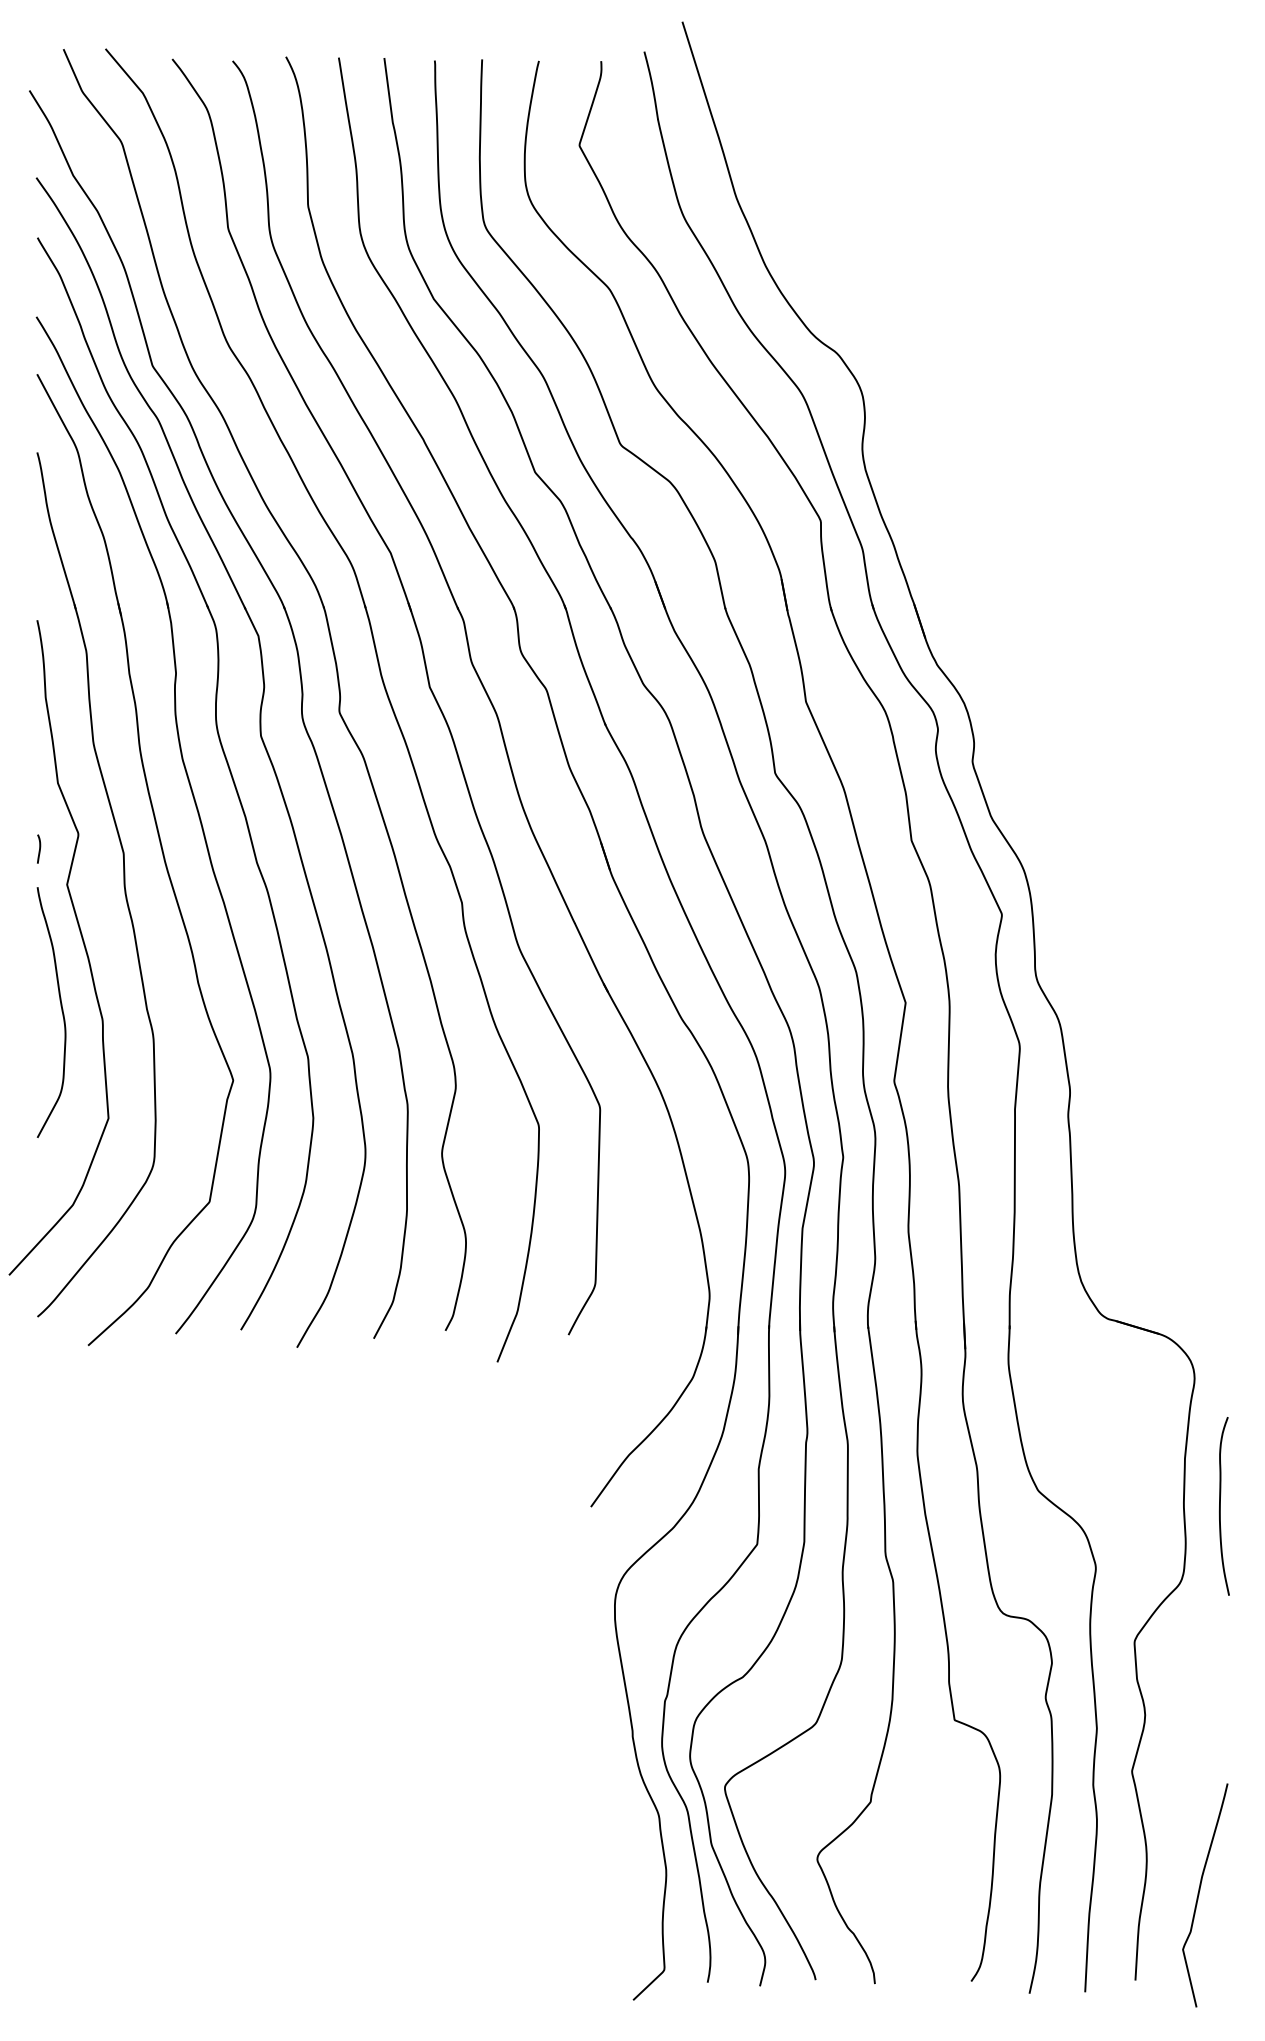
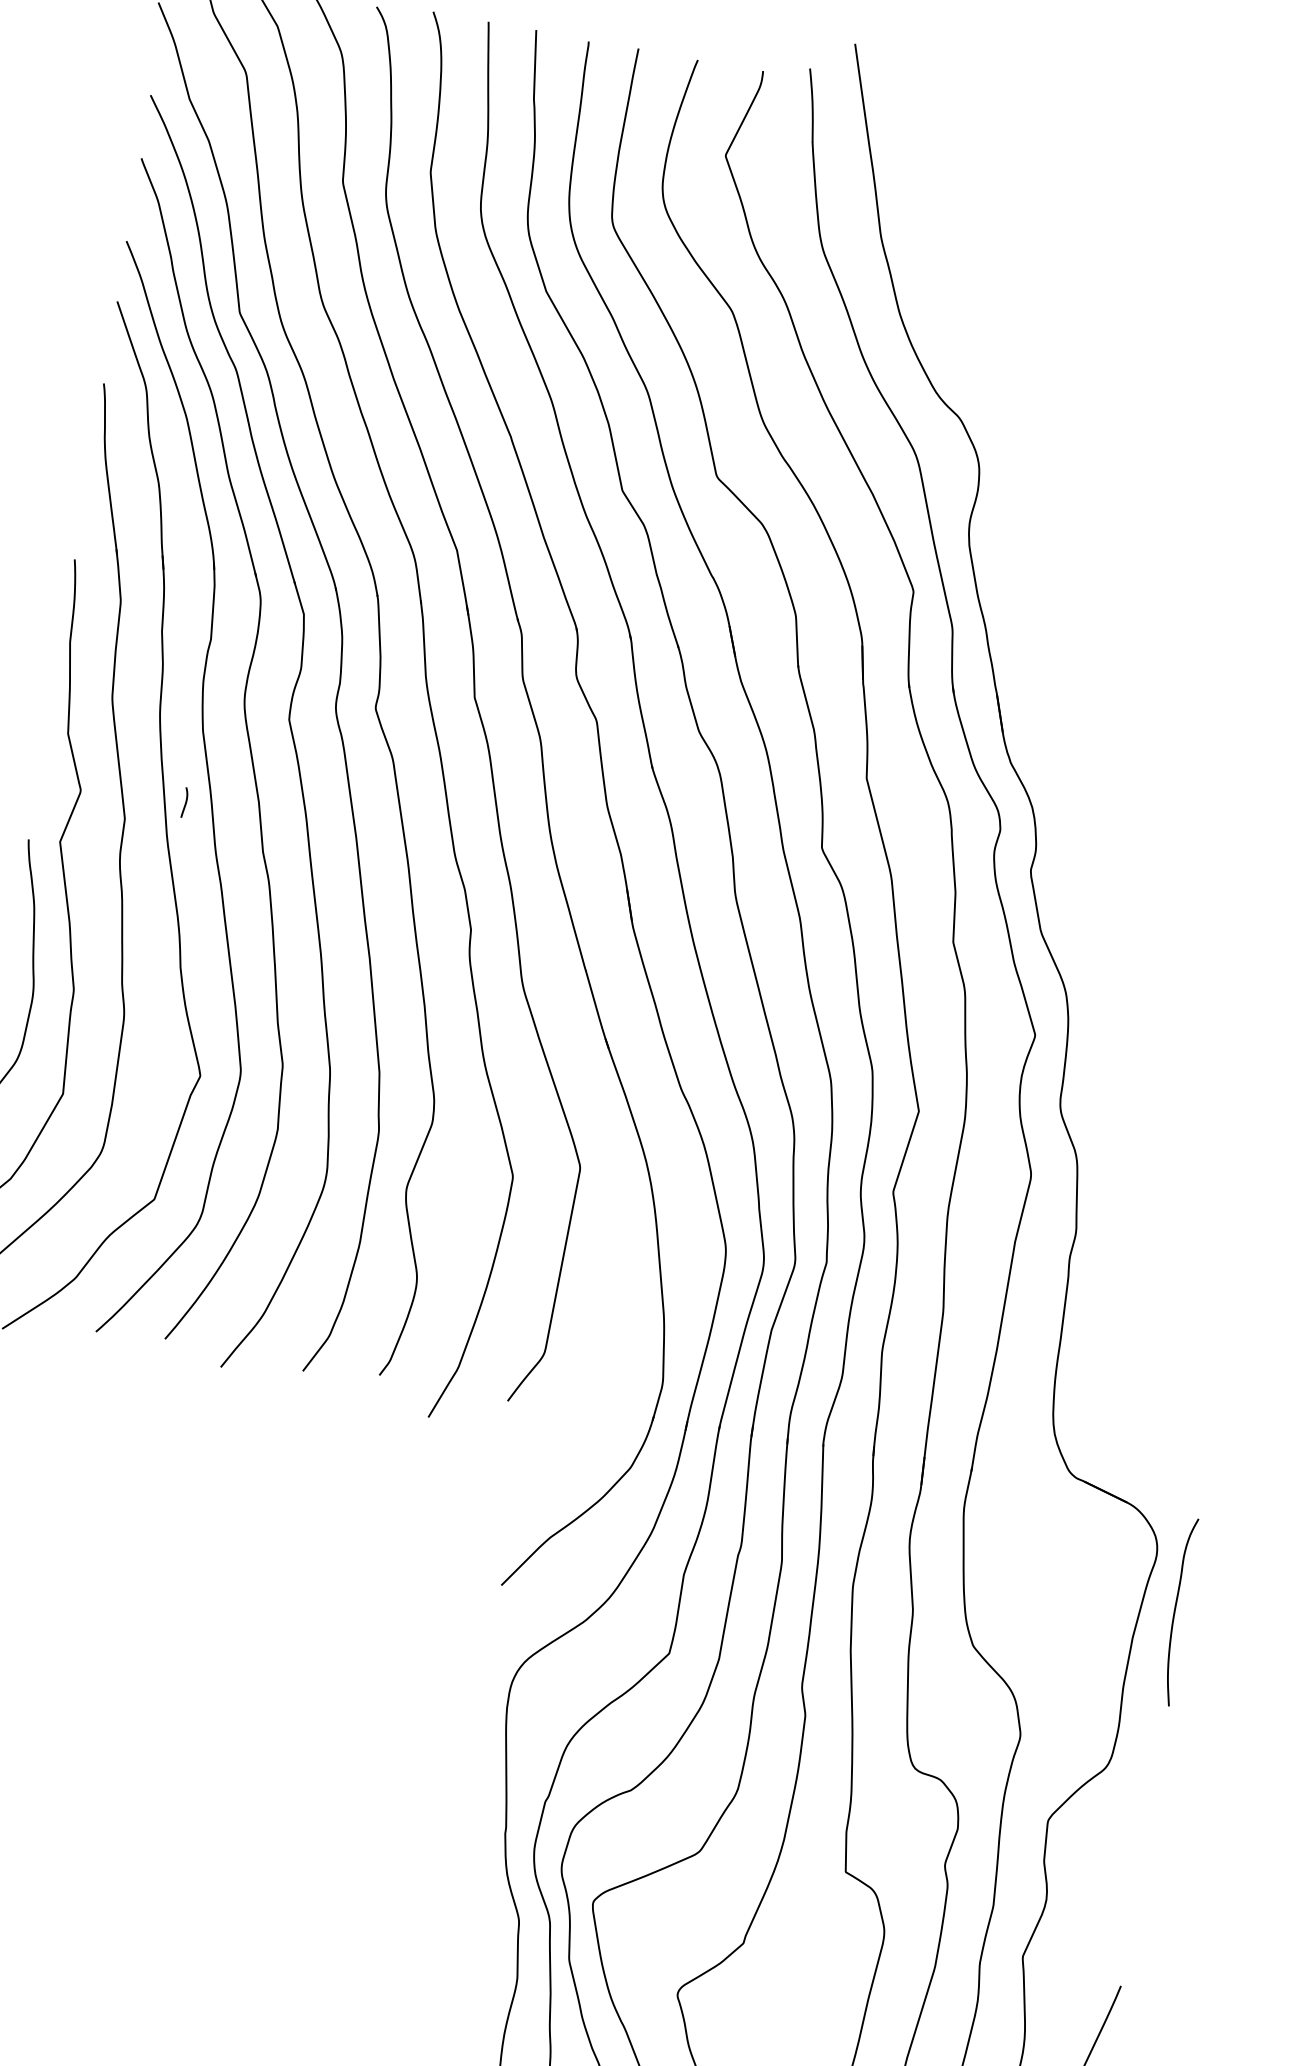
curve: (39, 848) -> (185, 802), moved
curve: (1220, 1506) -> (1175, 1611), moved

